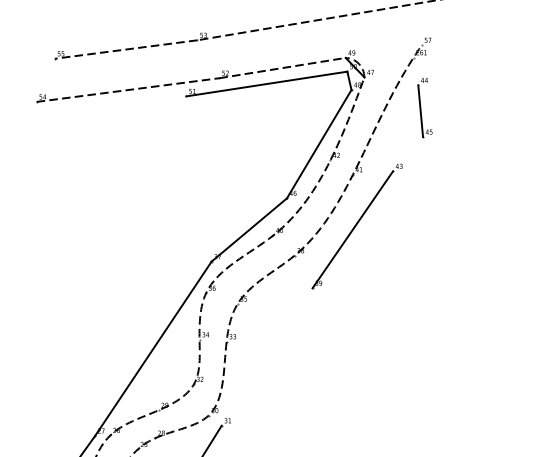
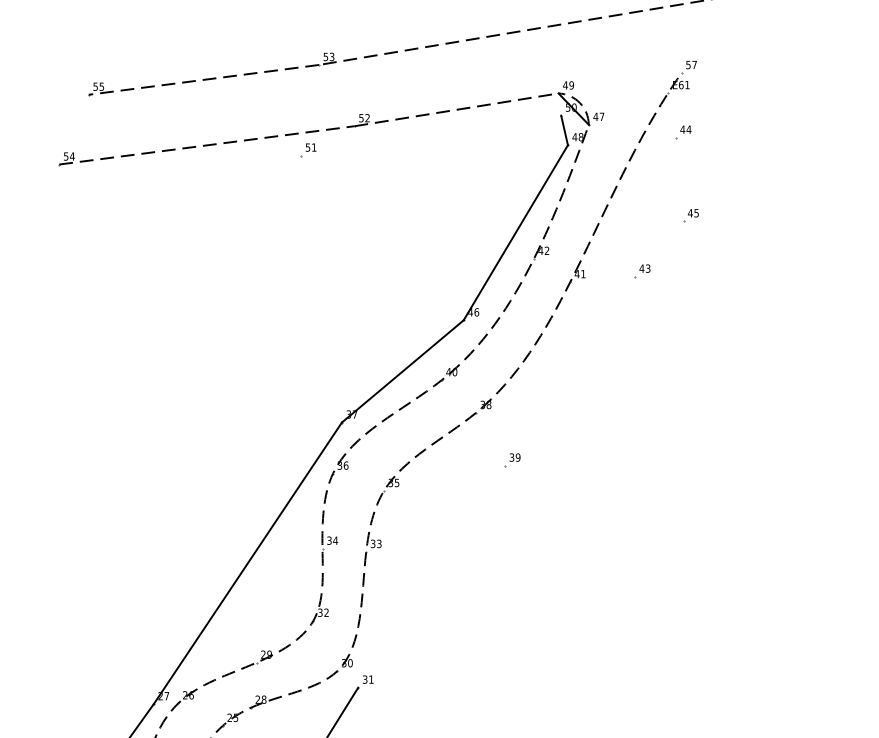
line: (266, 83) -> (430, 134), removed
line: (420, 111) -> (679, 179), removed
line: (352, 229) -> (569, 370), removed

